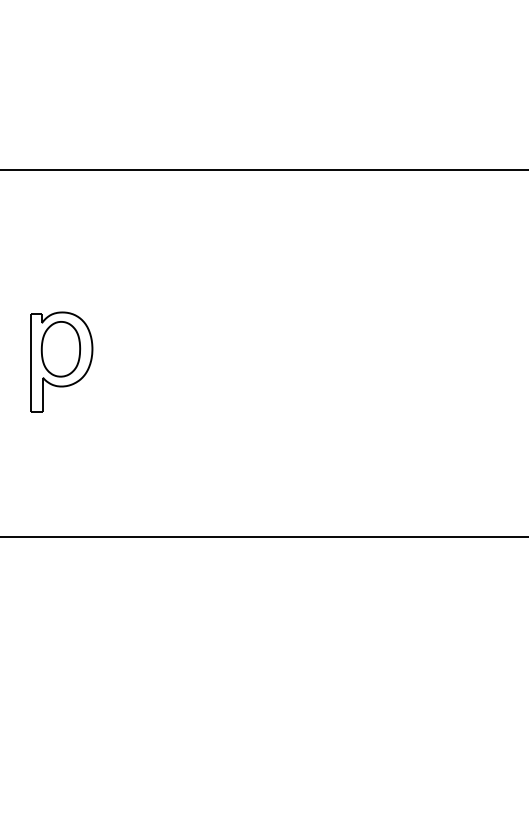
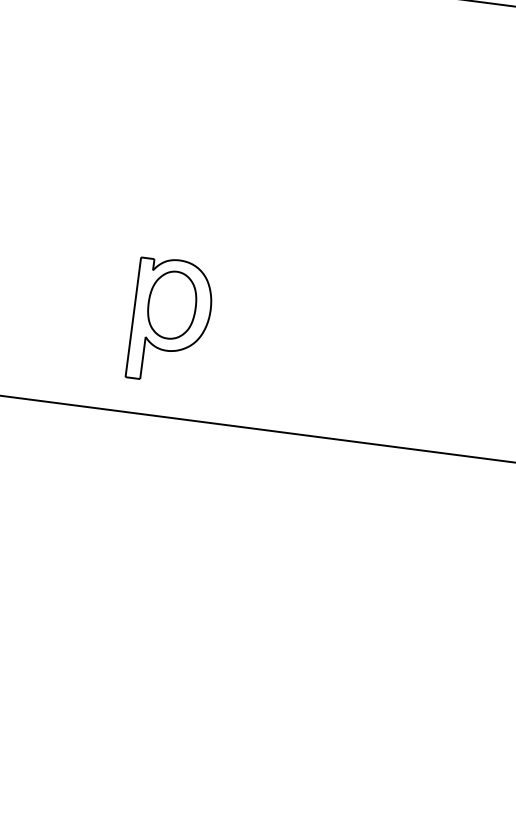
part: (61, 361) -> (170, 320), moved

